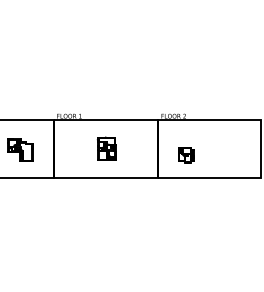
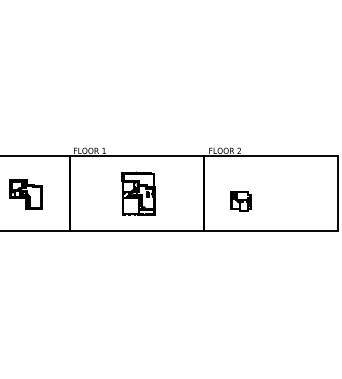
part: (106, 148) -> (137, 192), size x1.43

